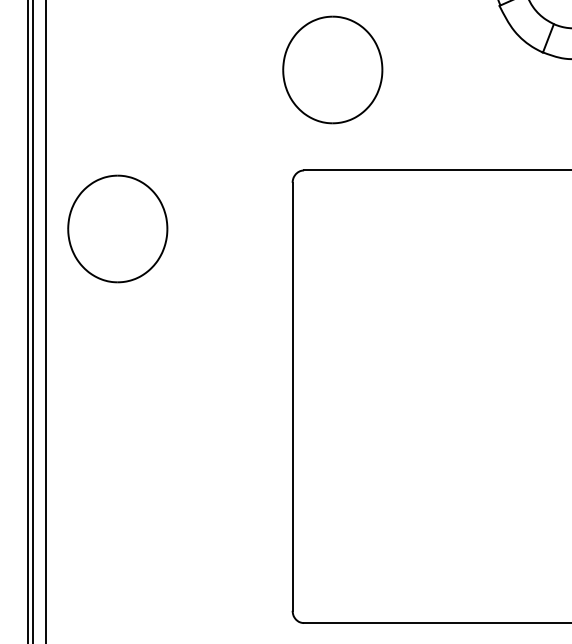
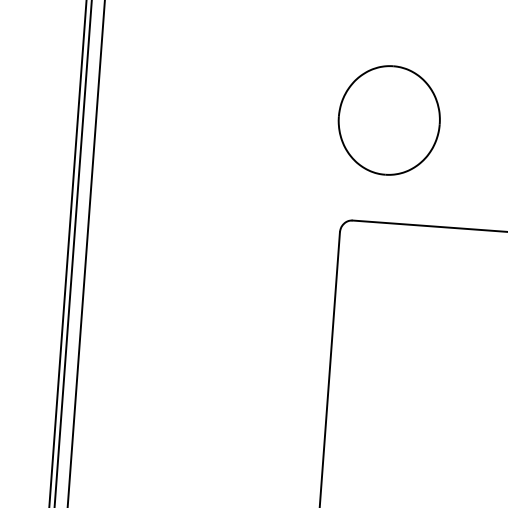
part: (117, 228) -> (158, 265), removed

